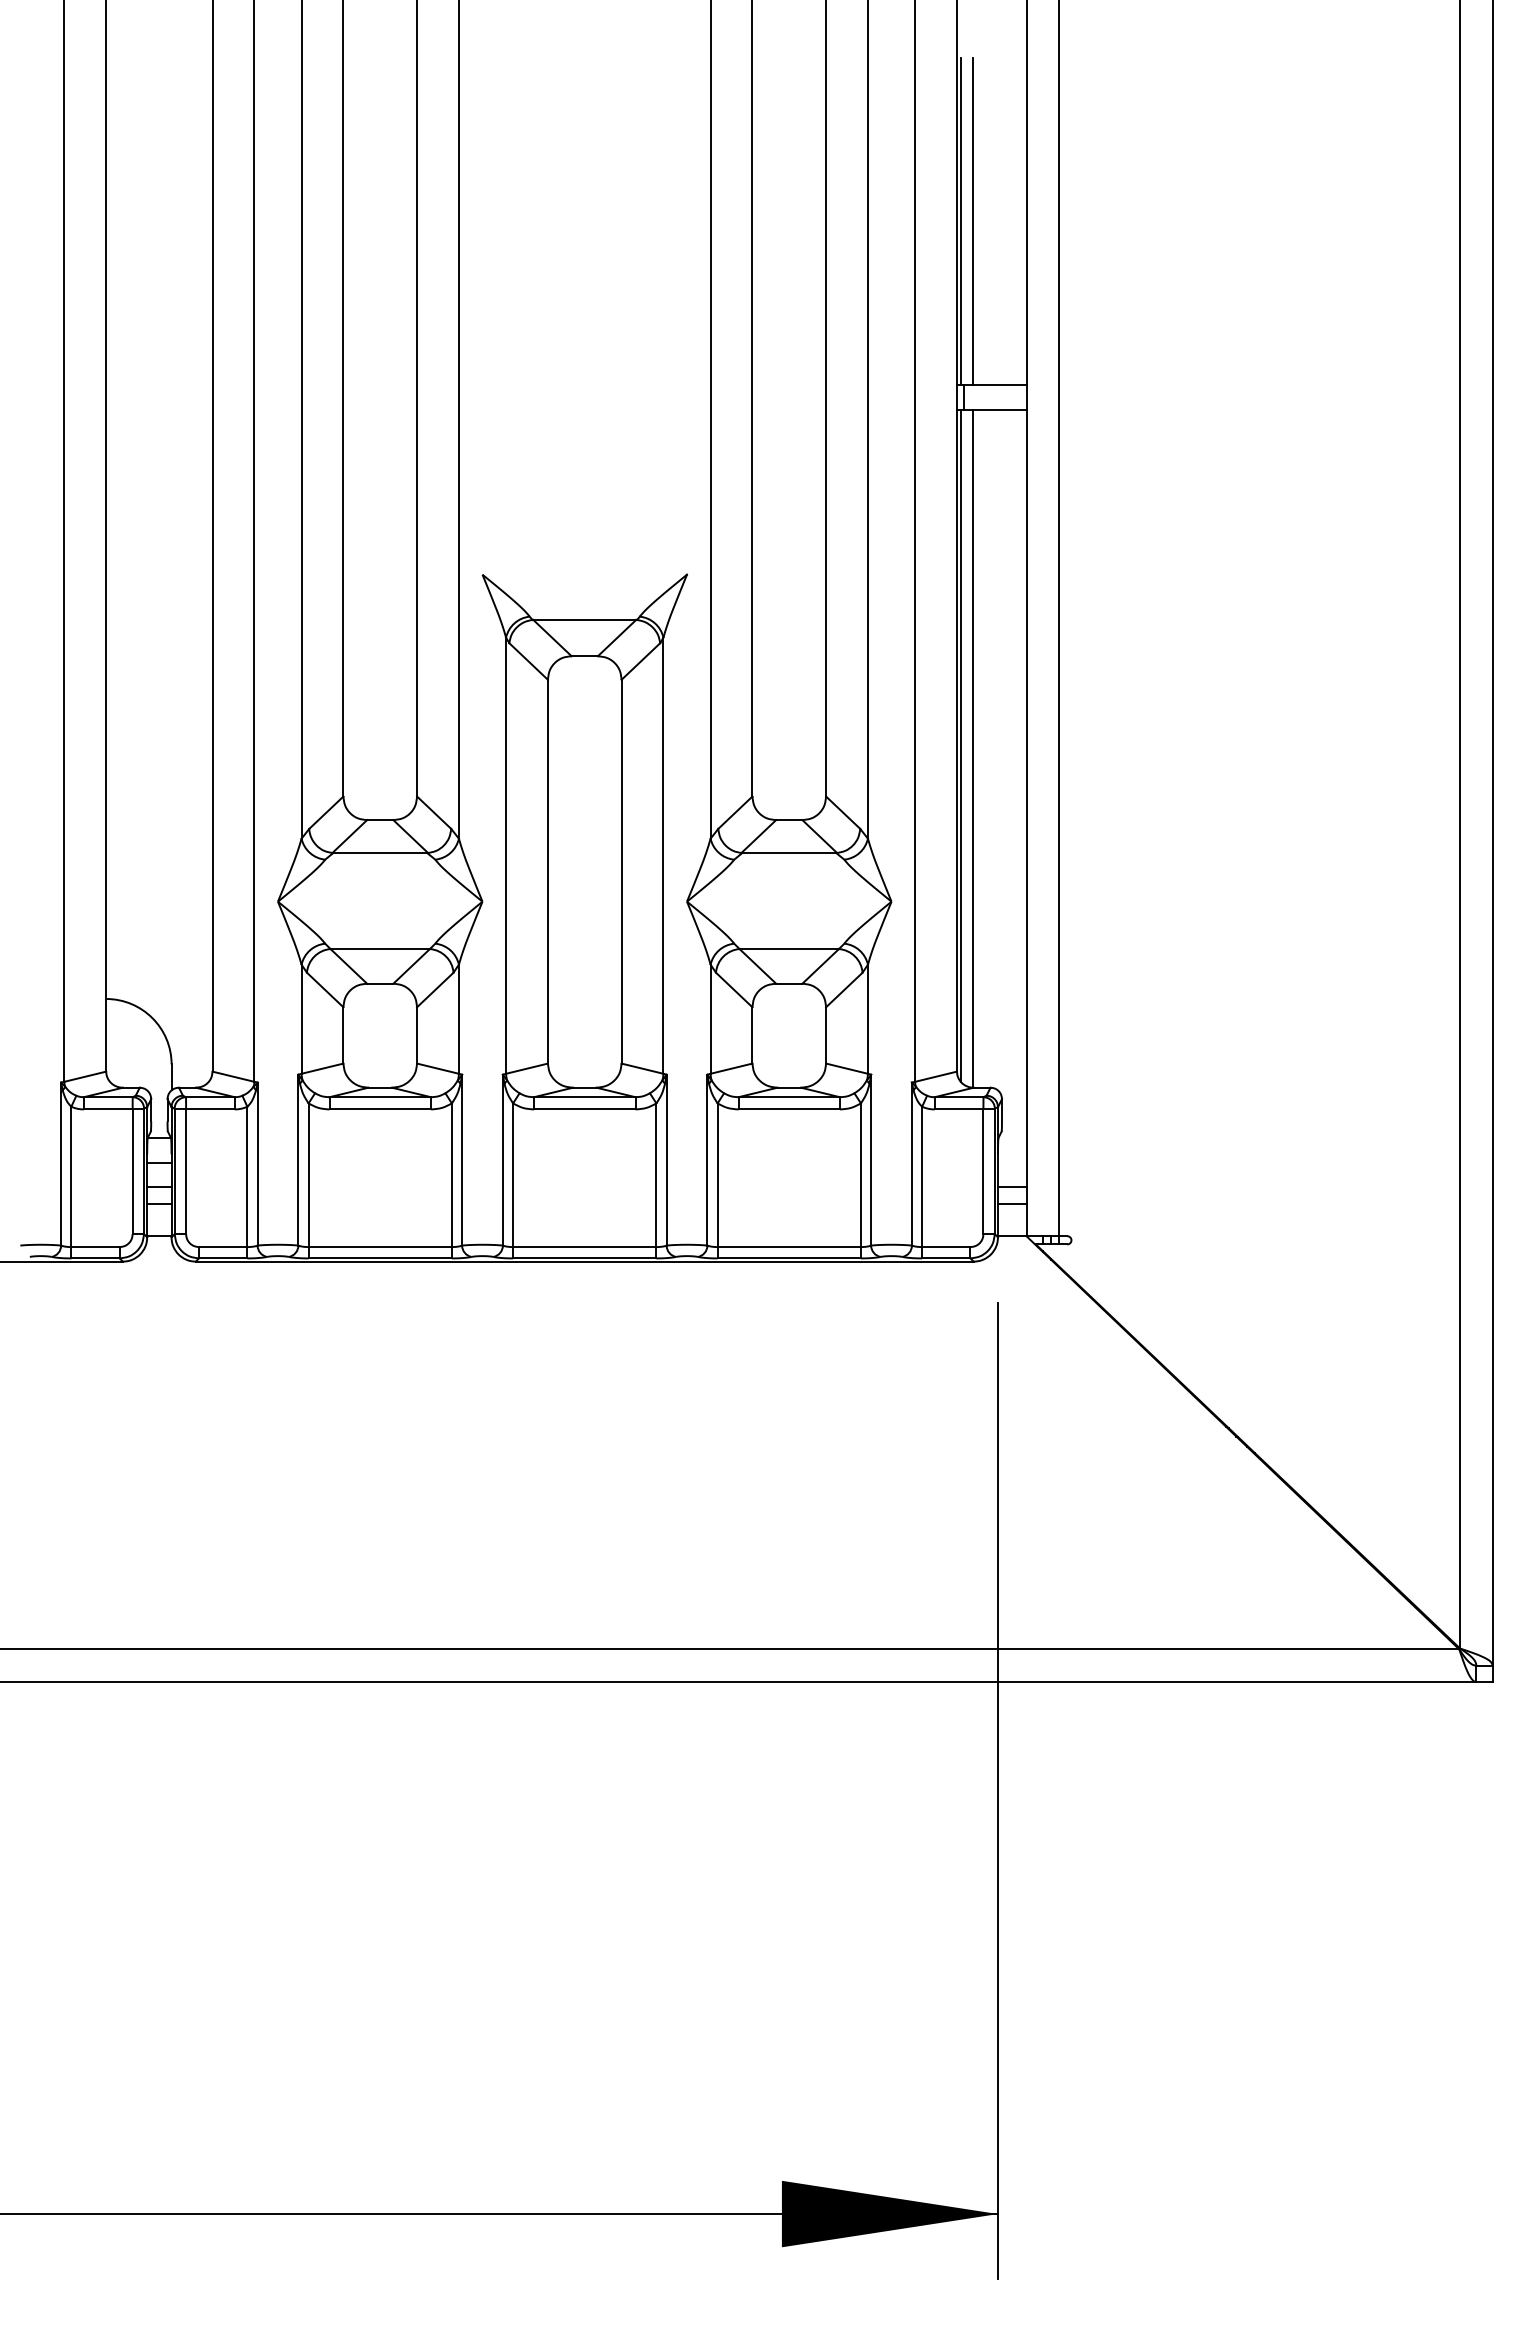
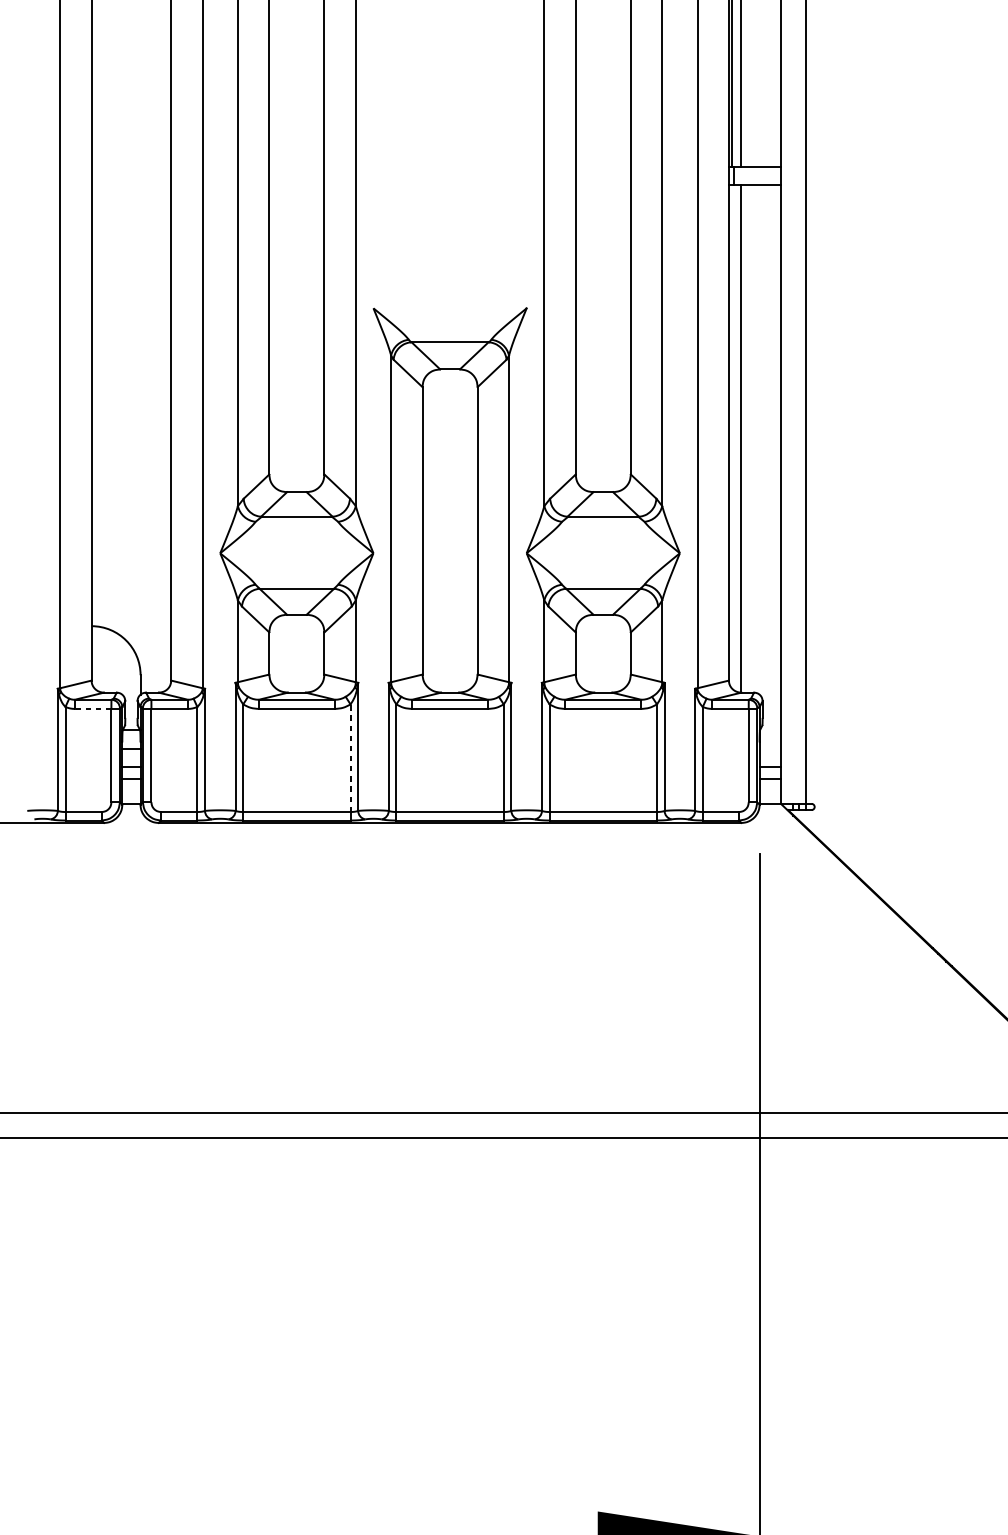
line: (961, 745) -> (732, 436), removed
line: (107, 1109) -> (92, 708), solid -> dashed
line: (451, 1175) -> (350, 758), solid -> dashed

